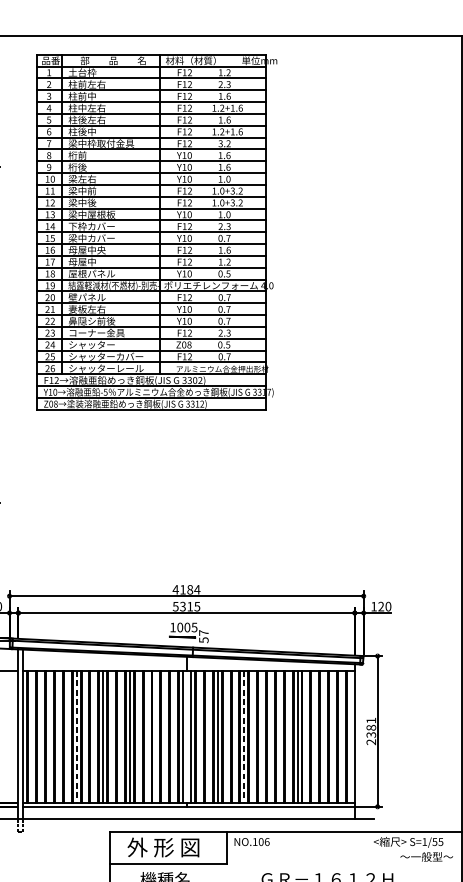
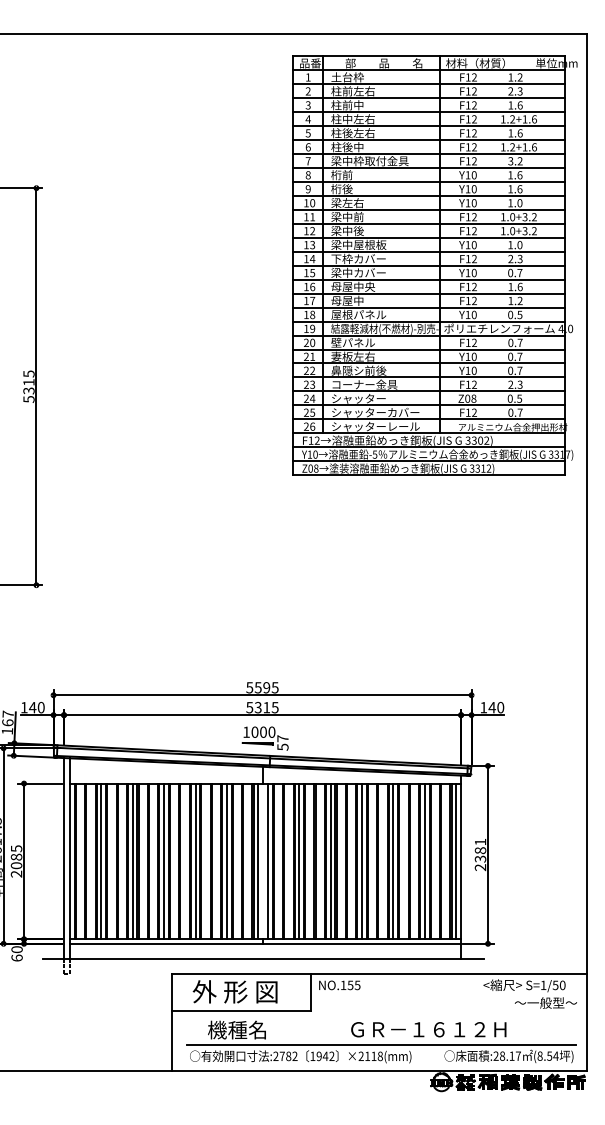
part: (156, 232) -> (434, 265), moved
text: (186, 589) -> (262, 687), 4184 -> 5595
text: (380, 606) -> (491, 707), 120 -> 140
text: (194, 626) -> (271, 731), 1005 -> 1000
line: (50, 737) -> (101, 861), added
line: (76, 737) -> (132, 861), dashed -> solid
line: (156, 737) -> (226, 861), added
line: (244, 737) -> (330, 861), dashed -> solid
line: (271, 737) -> (362, 861), added
line: (323, 737) -> (424, 861), added
line: (350, 737) -> (456, 861), added
text: (263, 842) -> (353, 985), NO.106 -> NO.155
text: (440, 842) -> (562, 985), S=1/55 -> S=1/50

